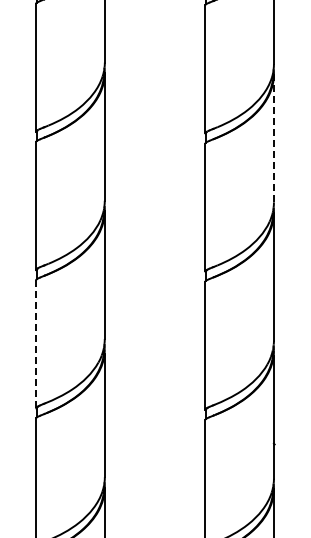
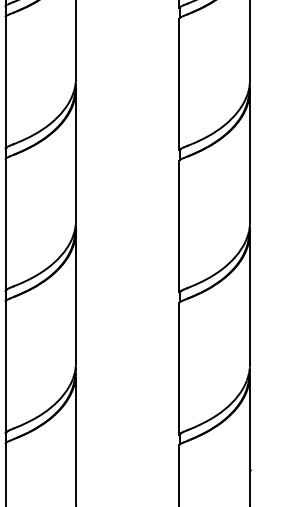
line: (273, 138) -> (249, 155), dashed -> solid
line: (36, 344) -> (5, 367), dashed -> solid

